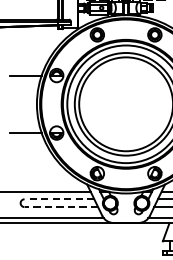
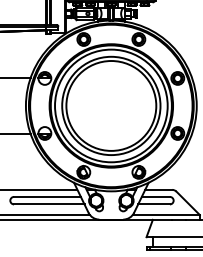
line: (58, 198) -> (46, 196), dashed -> solid
line: (60, 207) -> (48, 204), dashed -> solid

